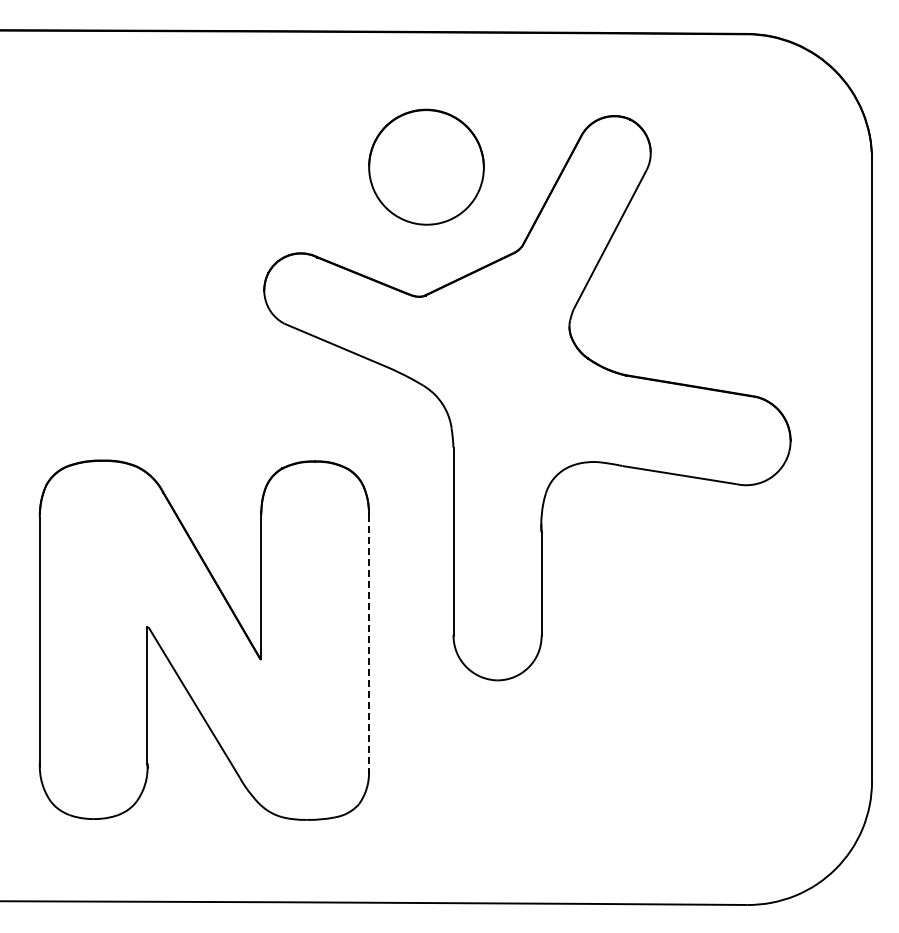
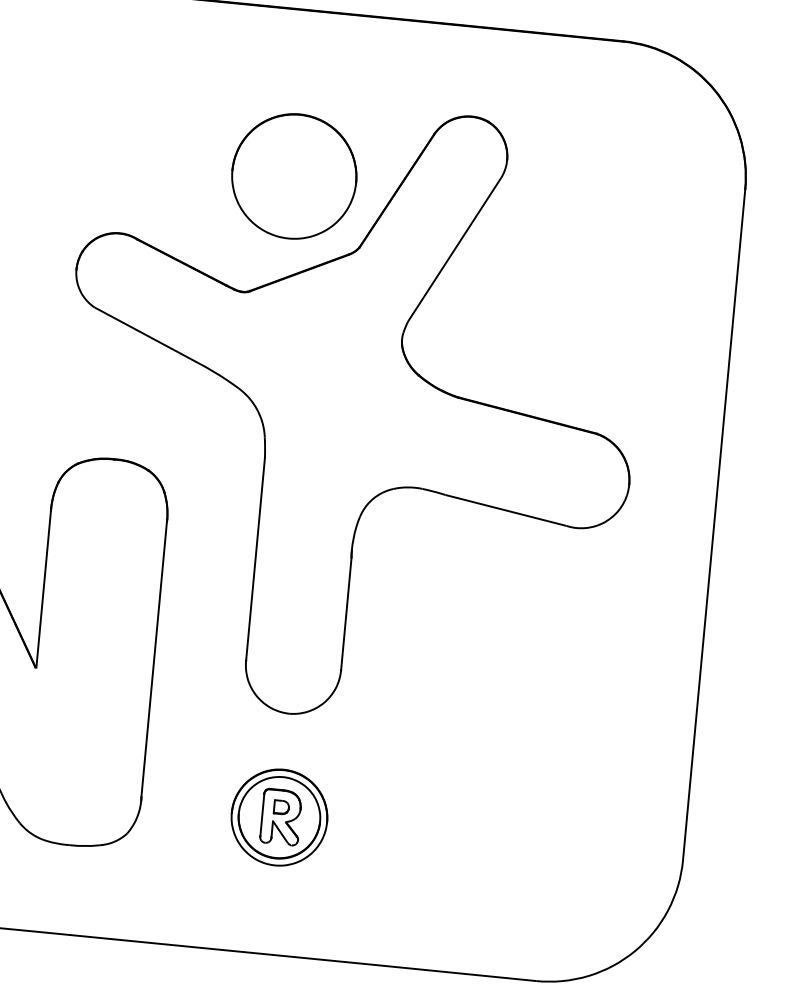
part: (426, 166) -> (294, 175), moved
line: (368, 642) -> (153, 659), dashed -> solid
part: (497, 776) -> (279, 817), added

